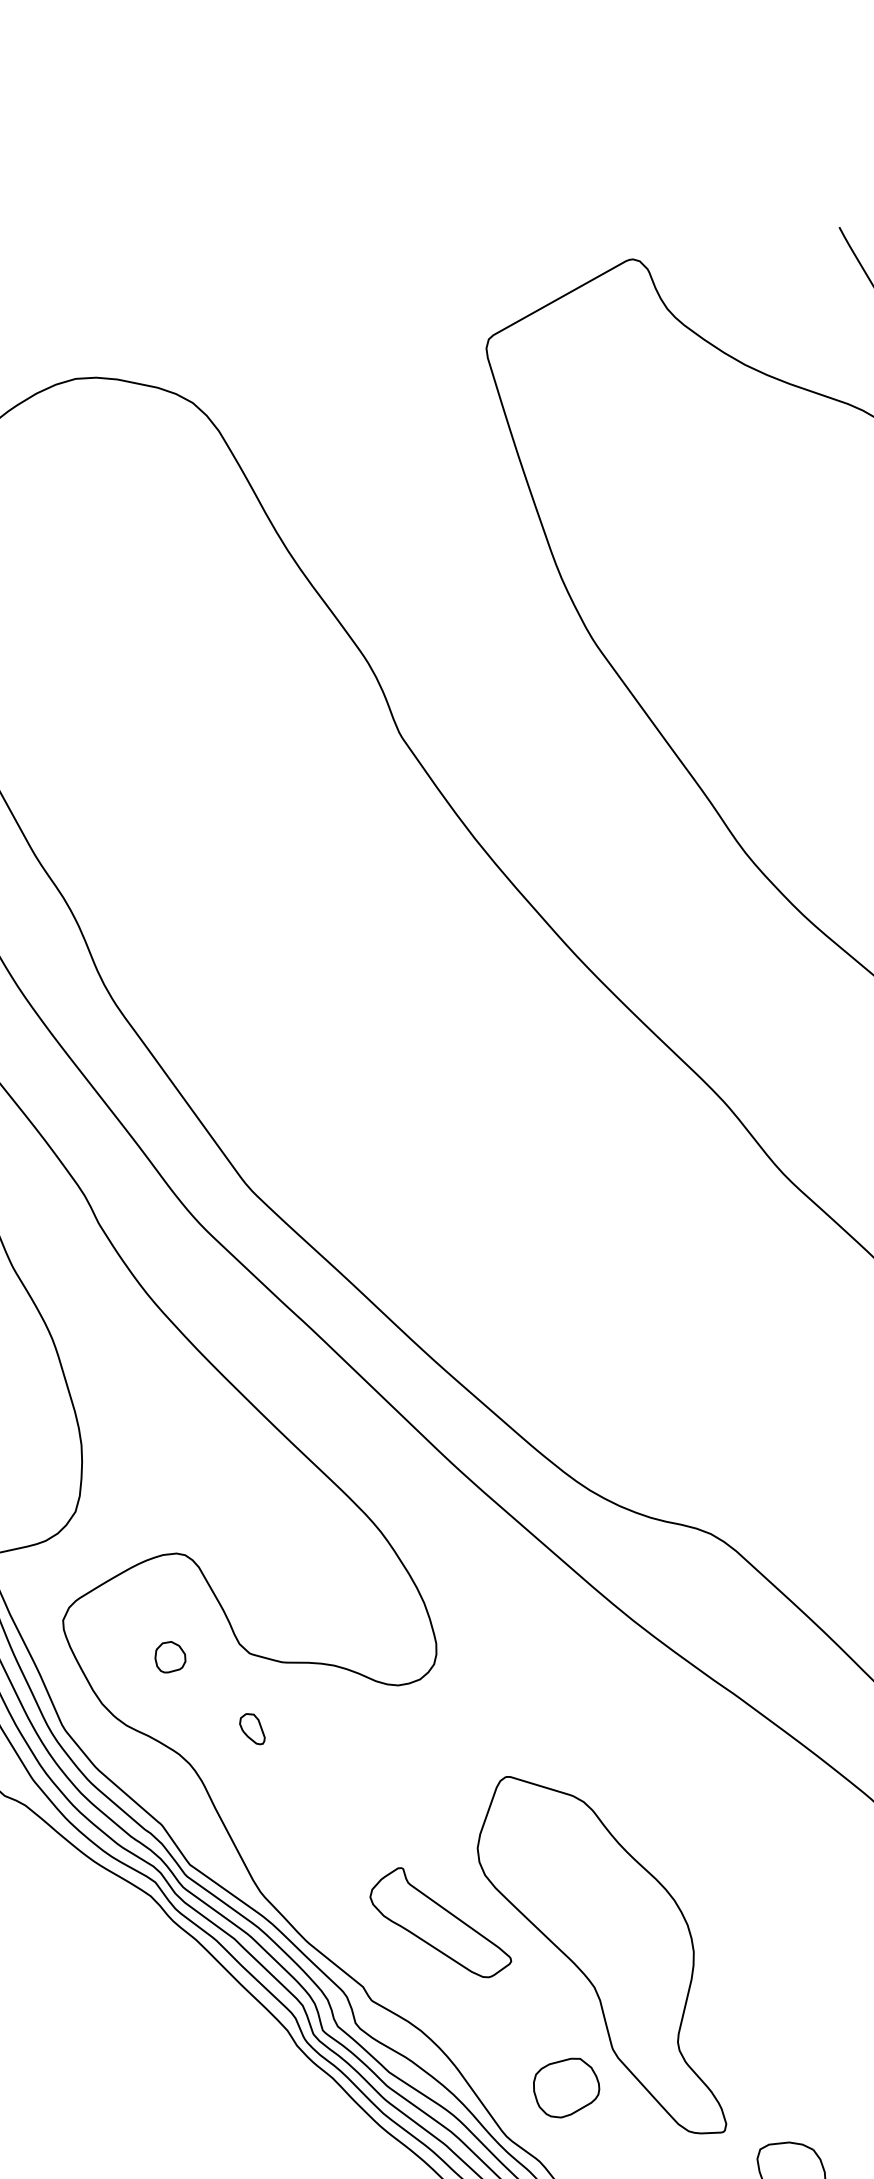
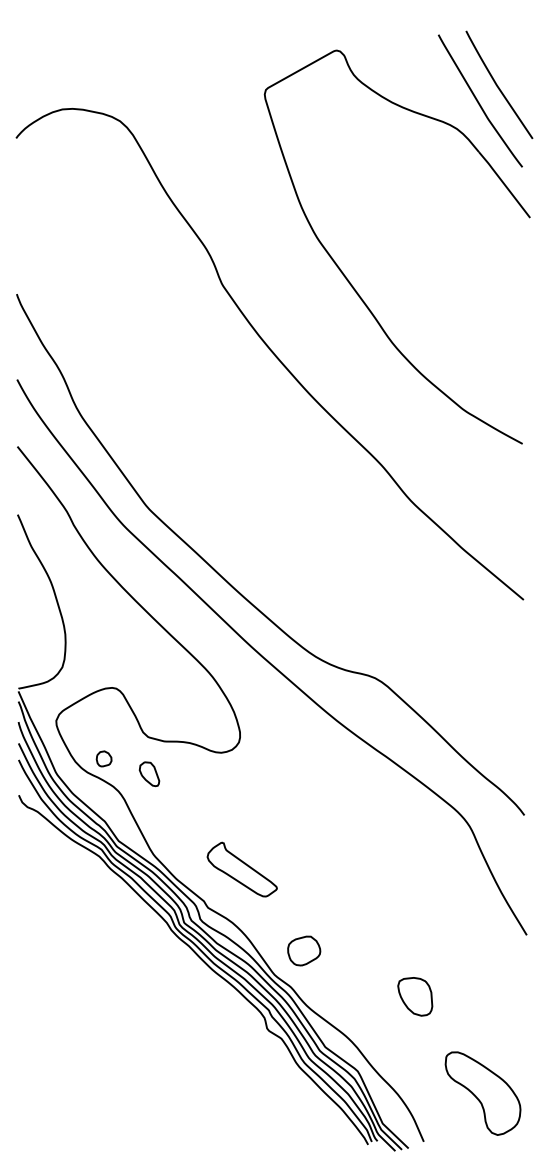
part: (169, 1656) -> (103, 758), moved
part: (252, 1729) -> (149, 774), size x1.6
part: (601, 1954) -> (321, 885), removed

